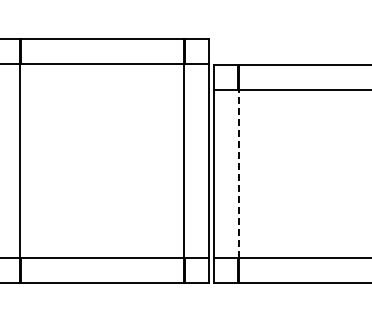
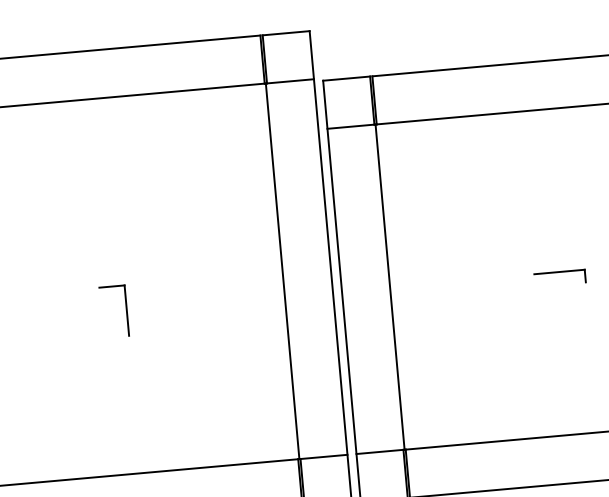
part: (95, 173) -> (113, 310), added
line: (238, 173) -> (389, 286), dashed -> solid
part: (326, 177) -> (559, 278), added

